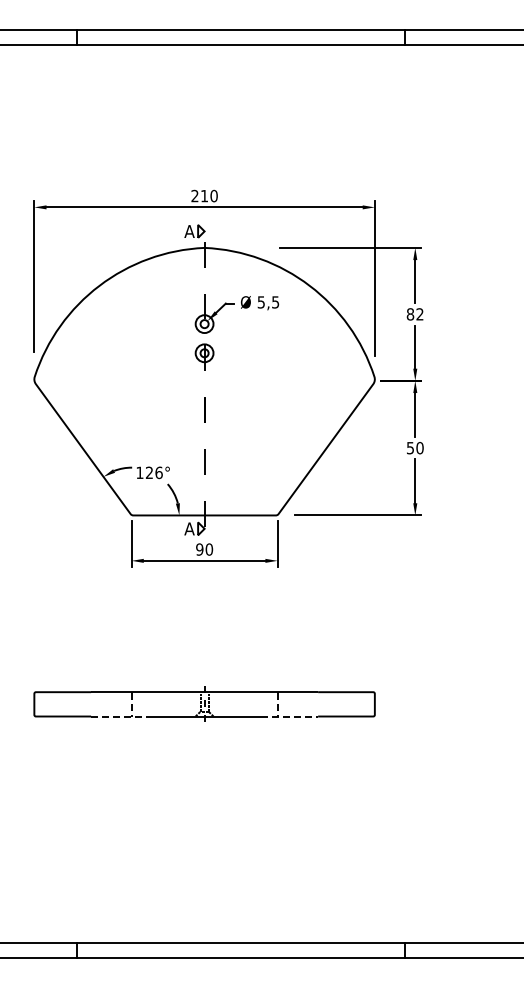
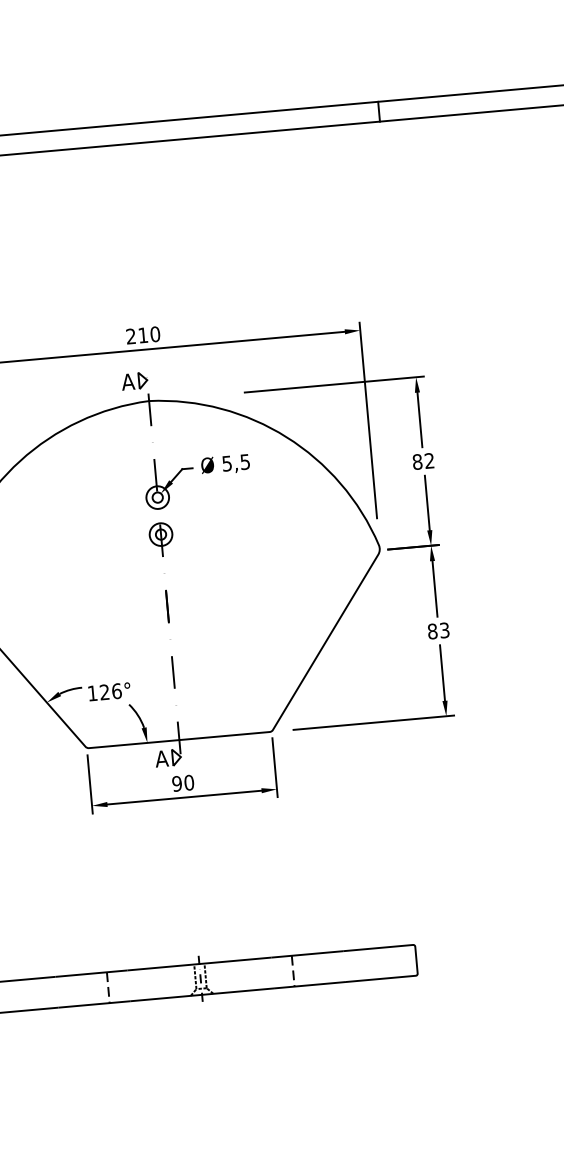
text: (414, 447) -> (437, 630), 50 -> 83
line: (119, 716) -> (94, 1004), dashed -> solid
line: (290, 716) -> (310, 985), dashed -> solid

